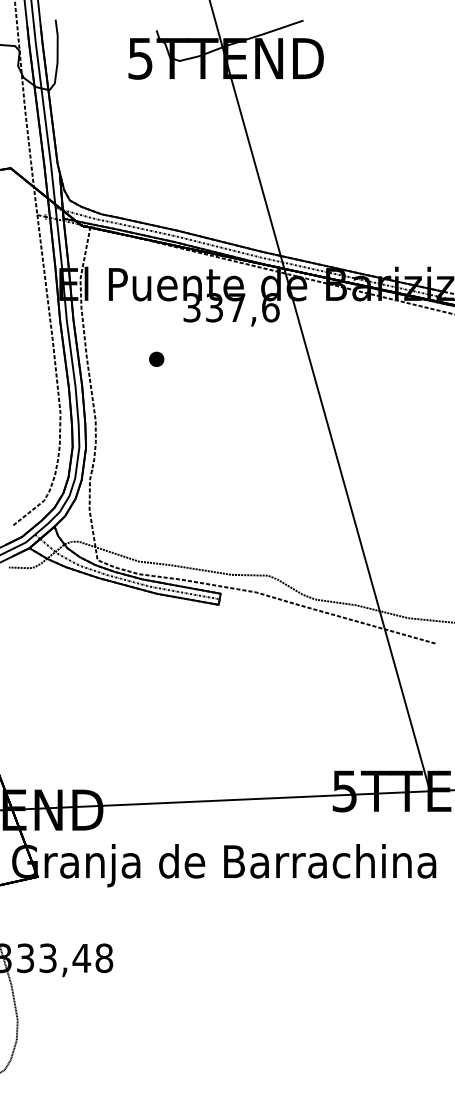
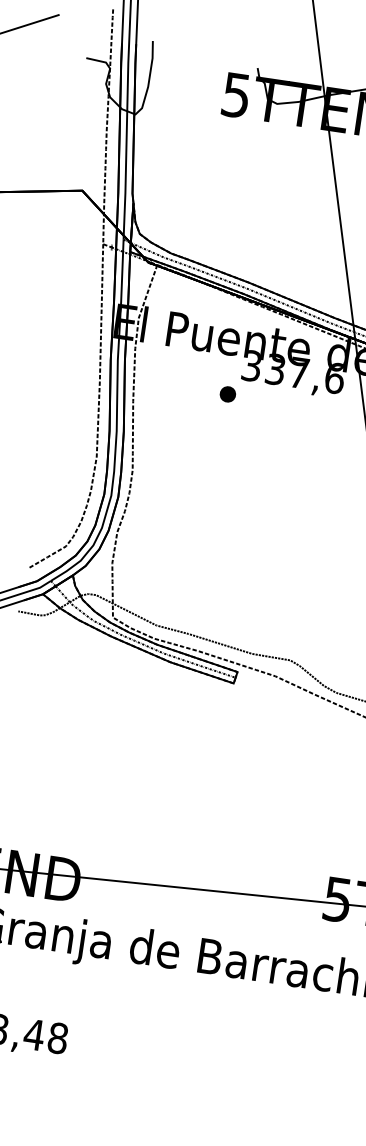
part: (156, 358) -> (227, 393), moved

